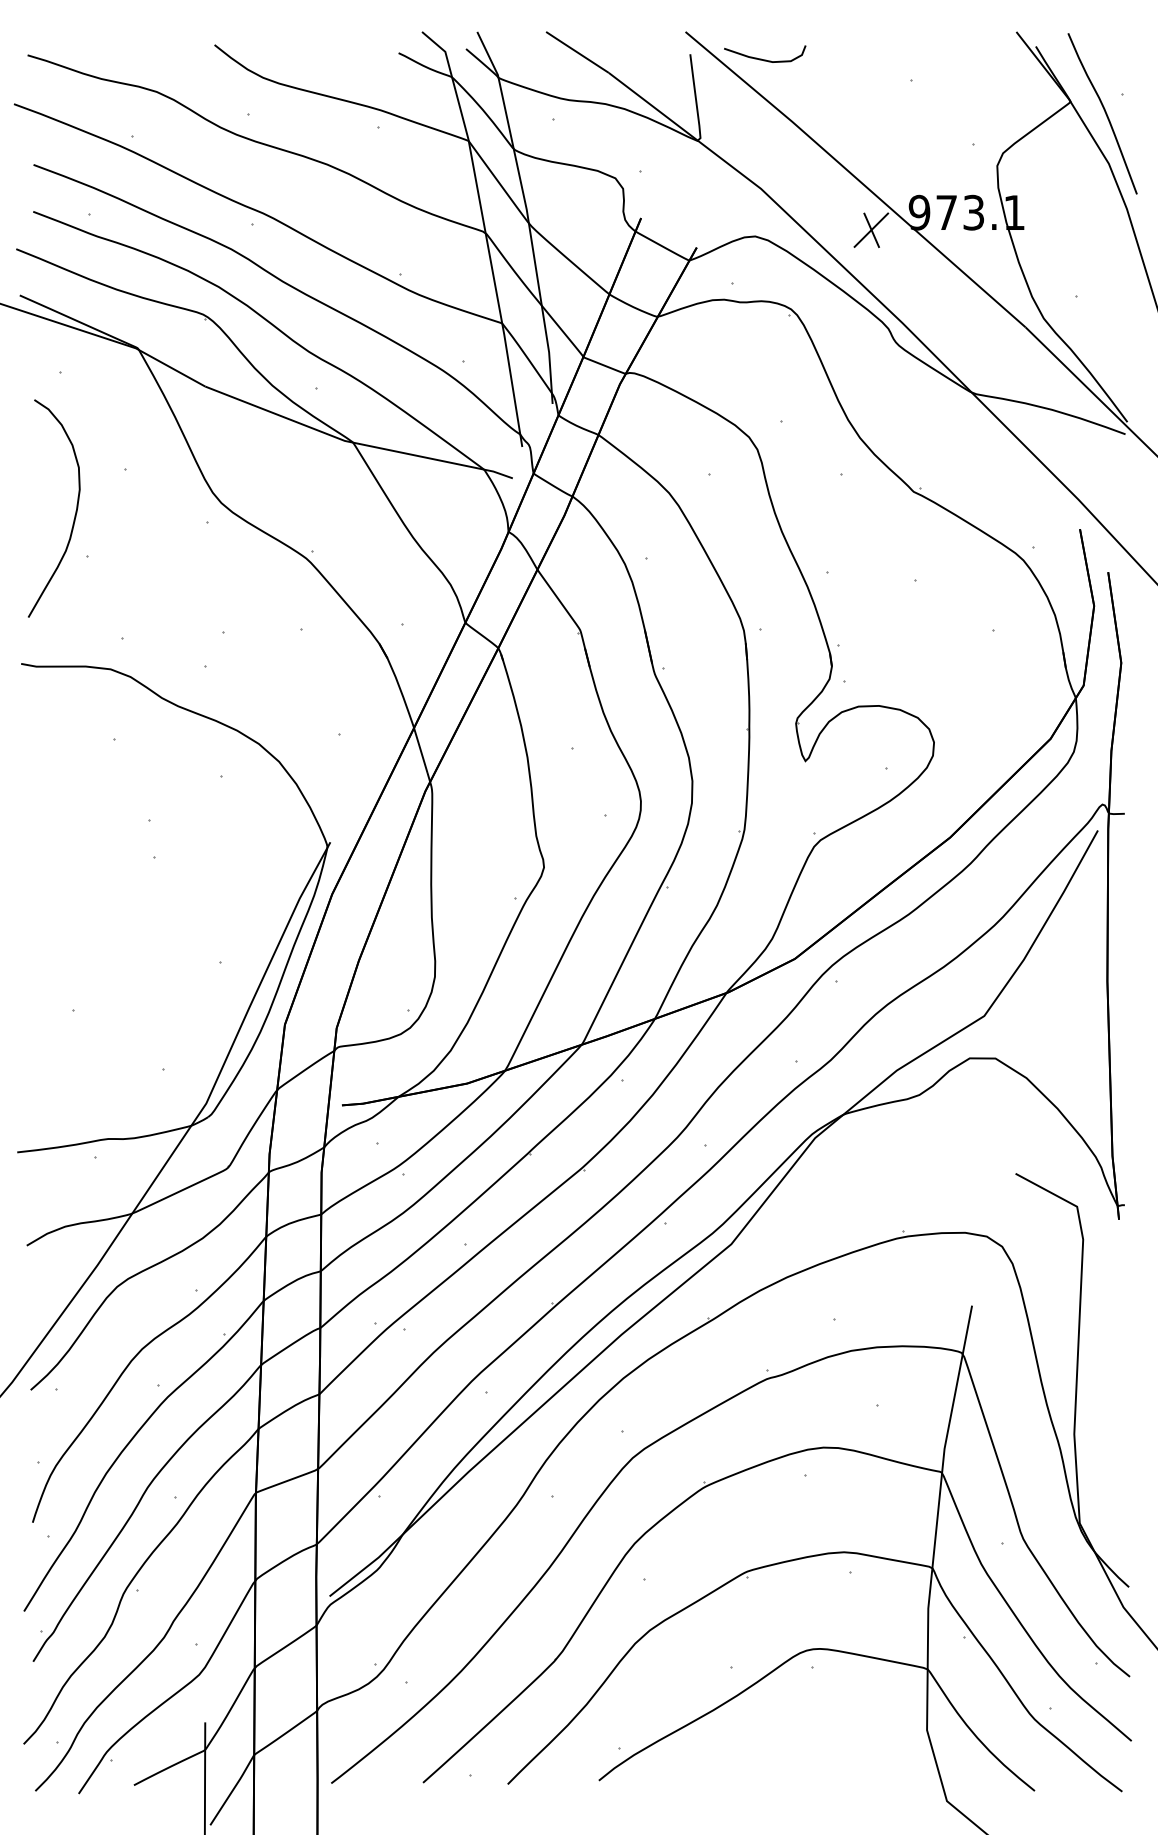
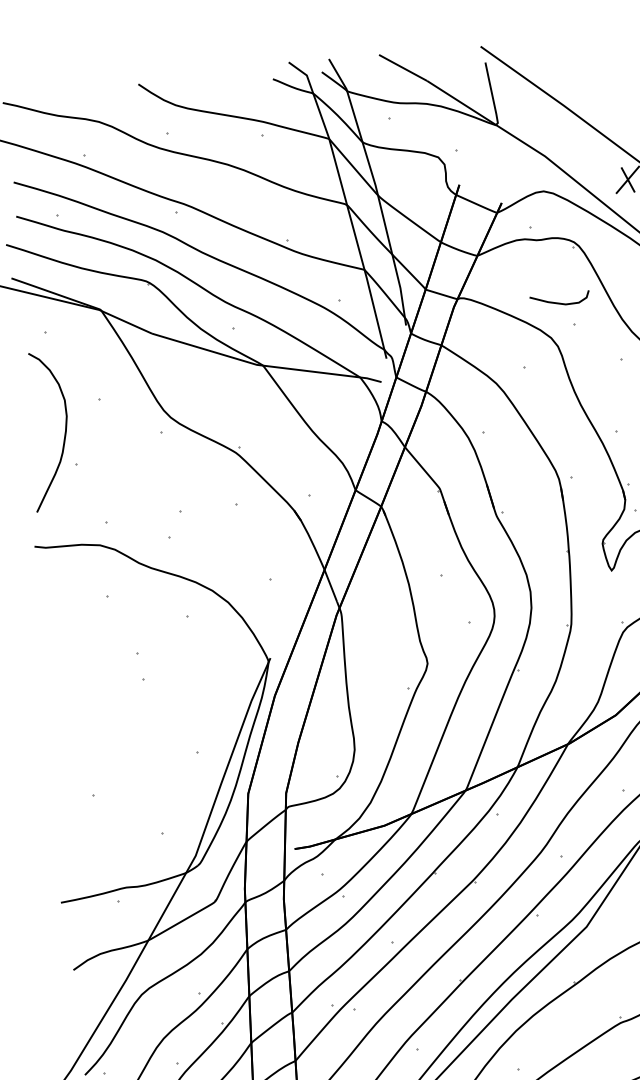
curve: (765, 59) -> (560, 302), moved

